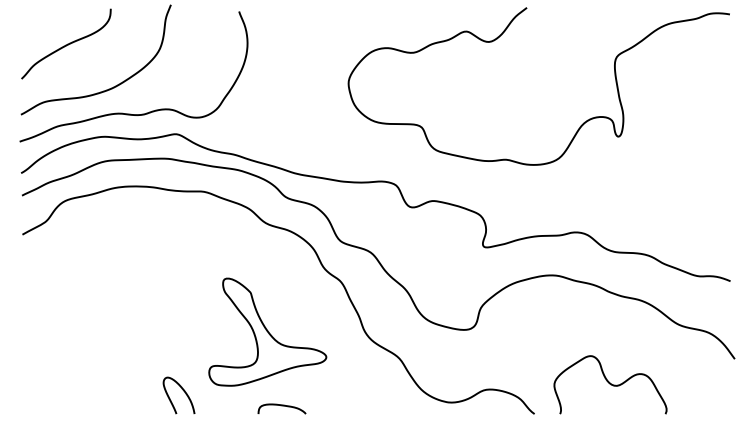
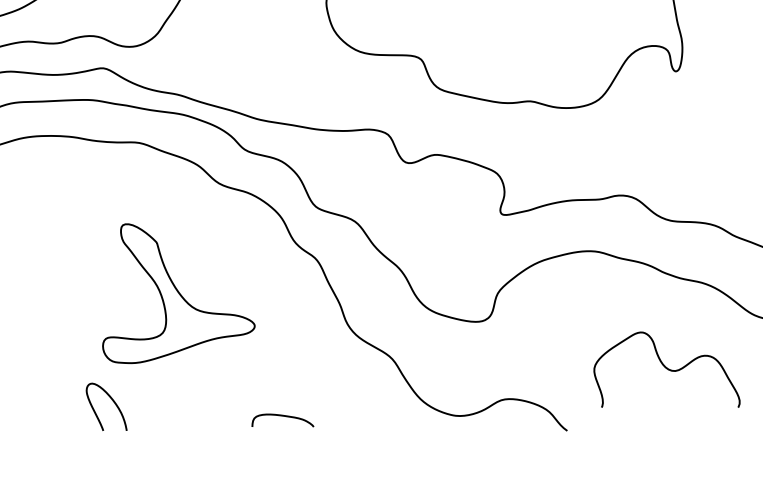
part: (267, 331) -> (178, 292), moved
curve: (610, 384) -> (666, 369), moved
curve: (281, 406) -> (282, 417), moved

